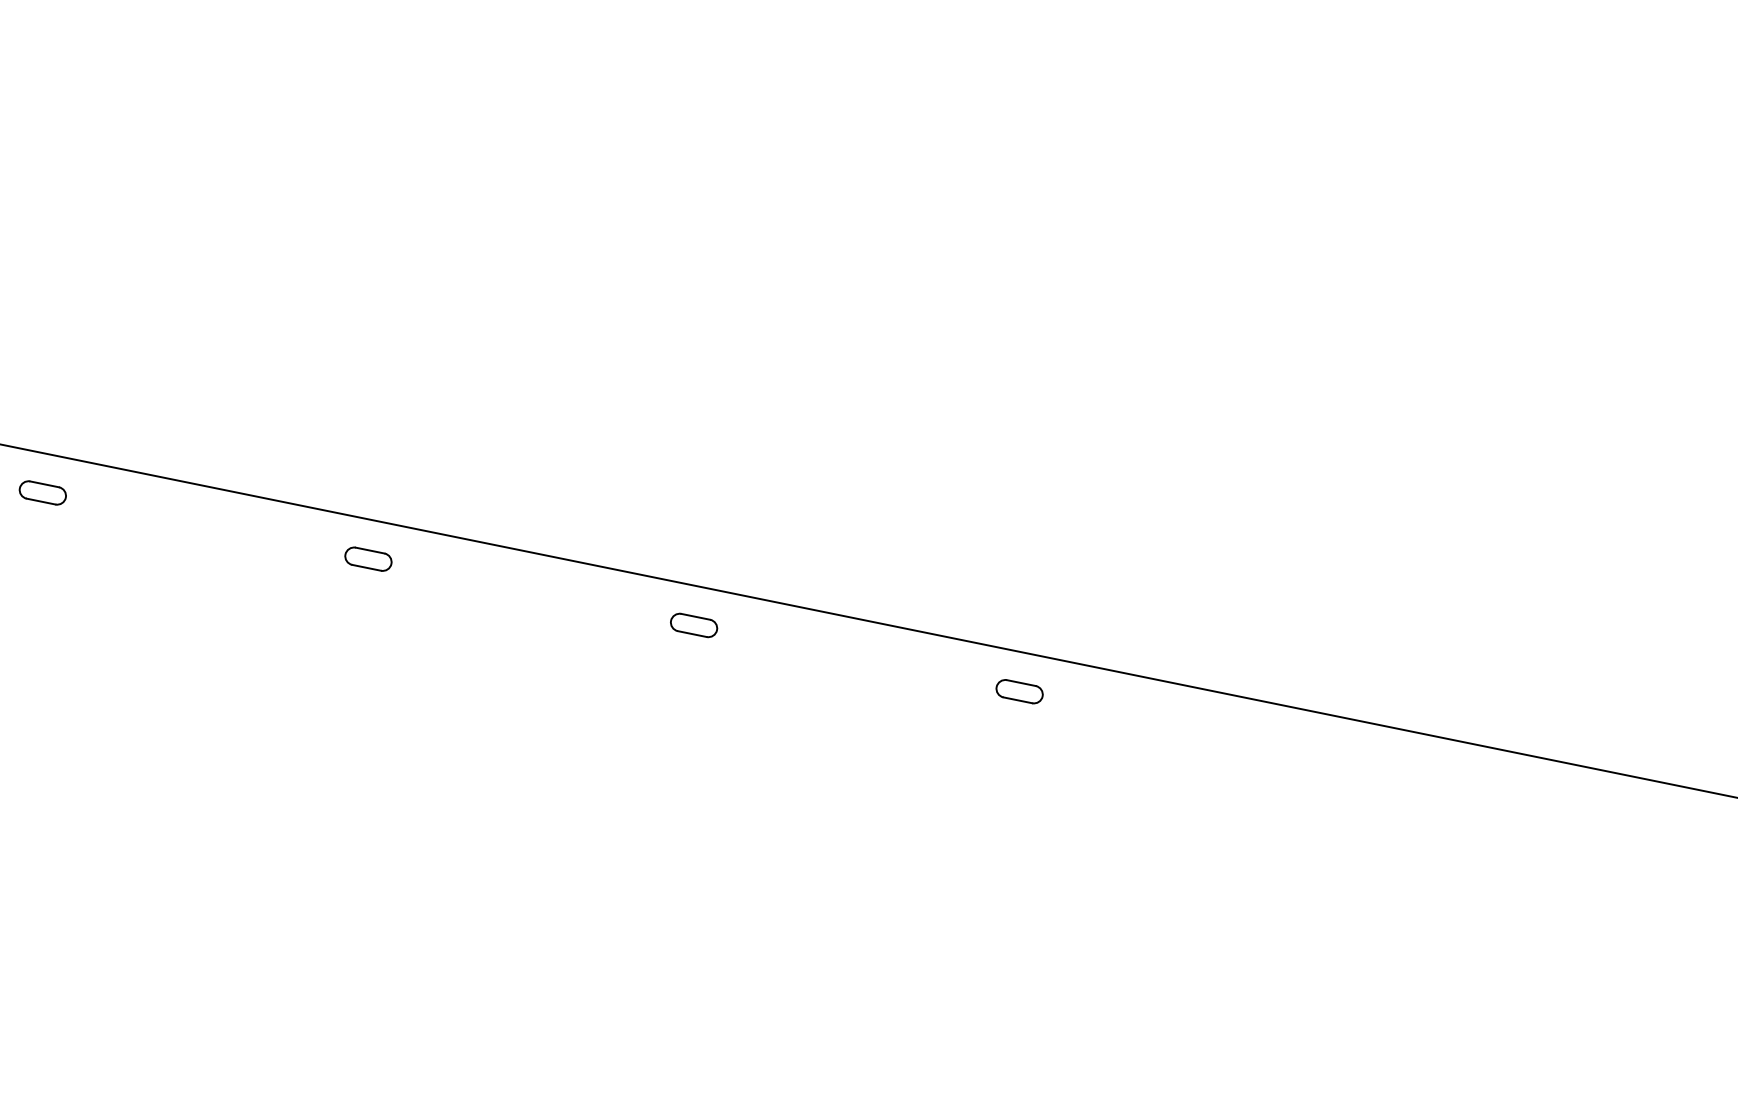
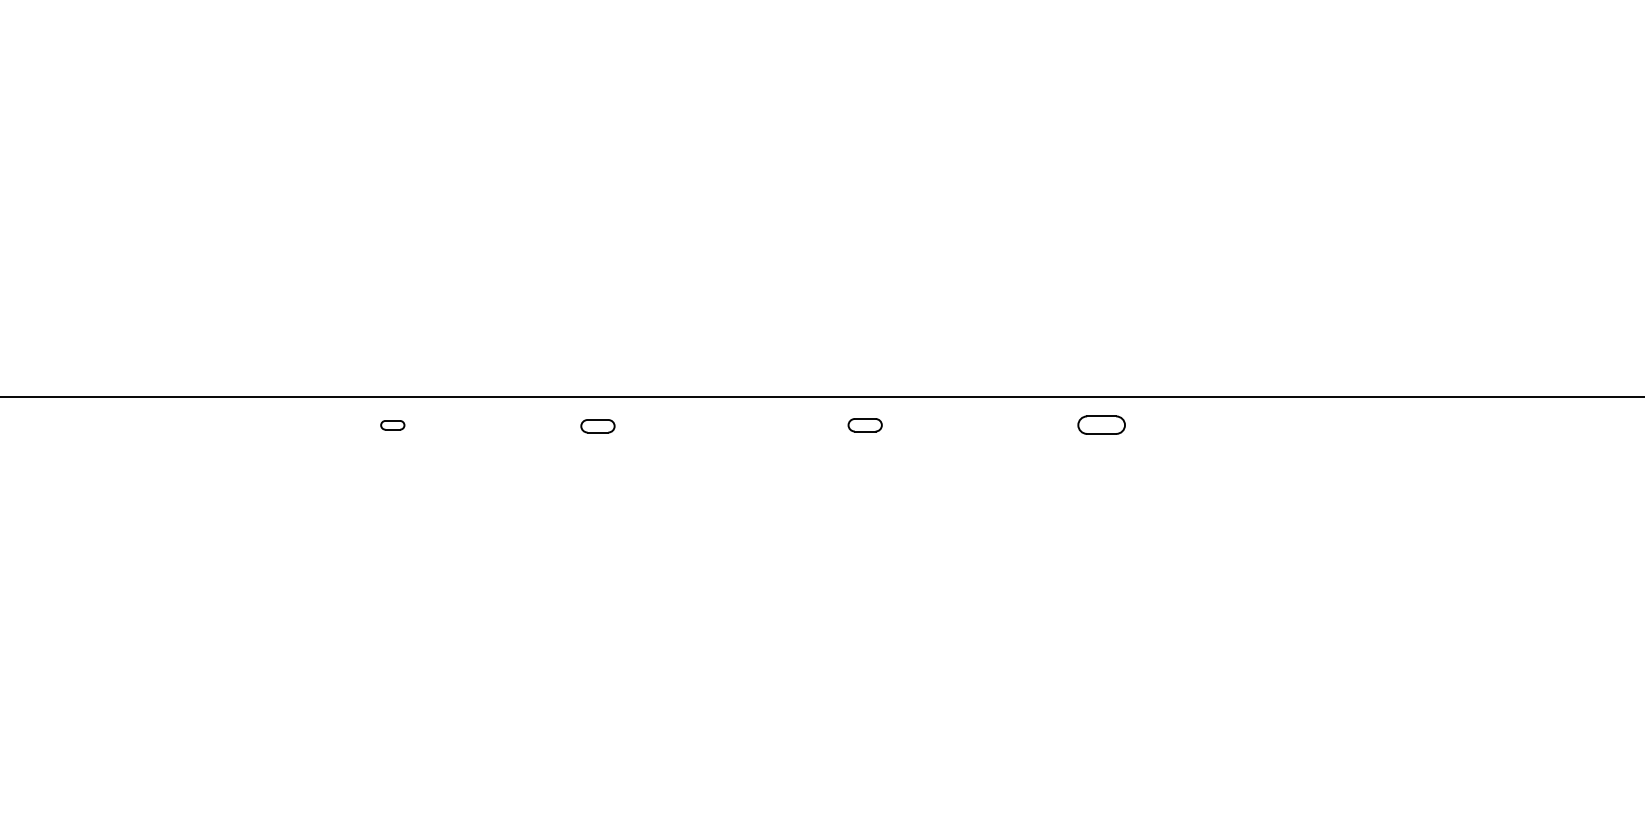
part: (42, 493) -> (392, 425), size x0.7
part: (367, 559) -> (597, 426), moved
part: (1018, 691) -> (1100, 425), size x1.4

